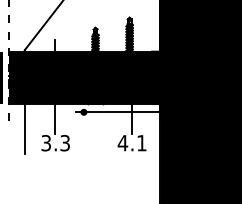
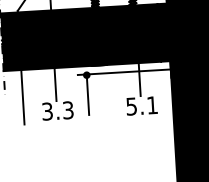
line: (83, 130) -> (87, 95), added
text: (122, 143) -> (131, 106), 4.1 -> 5.1

